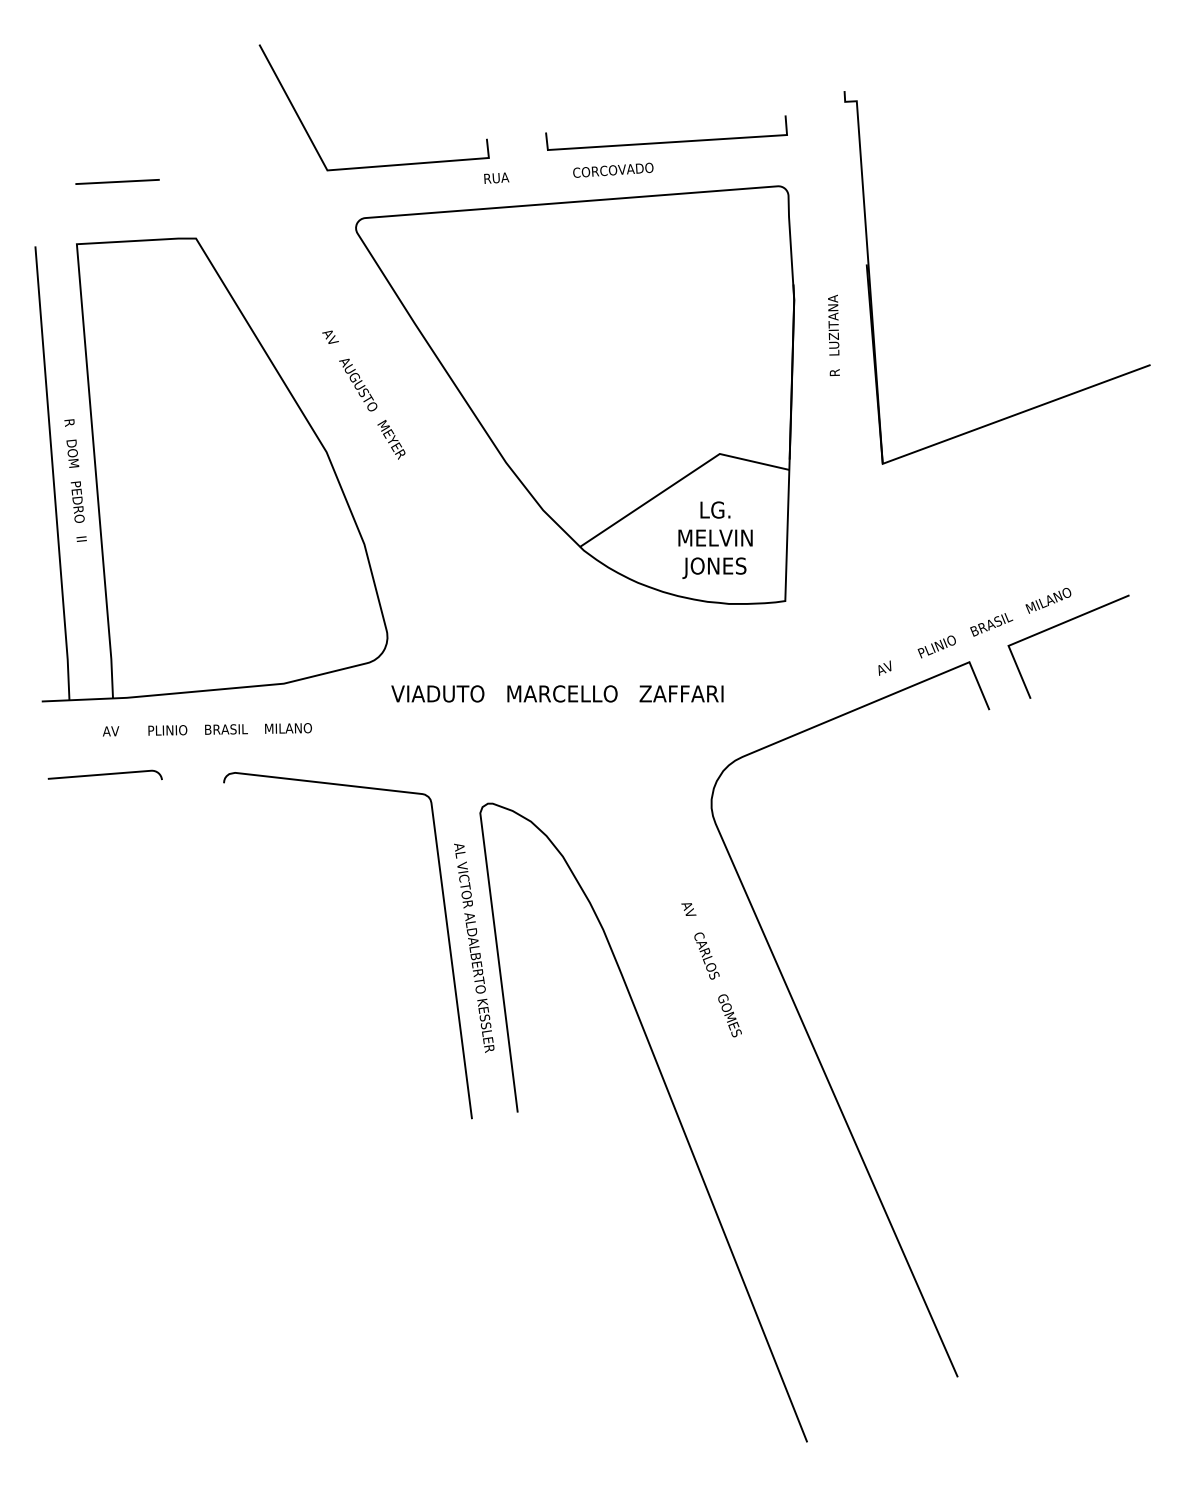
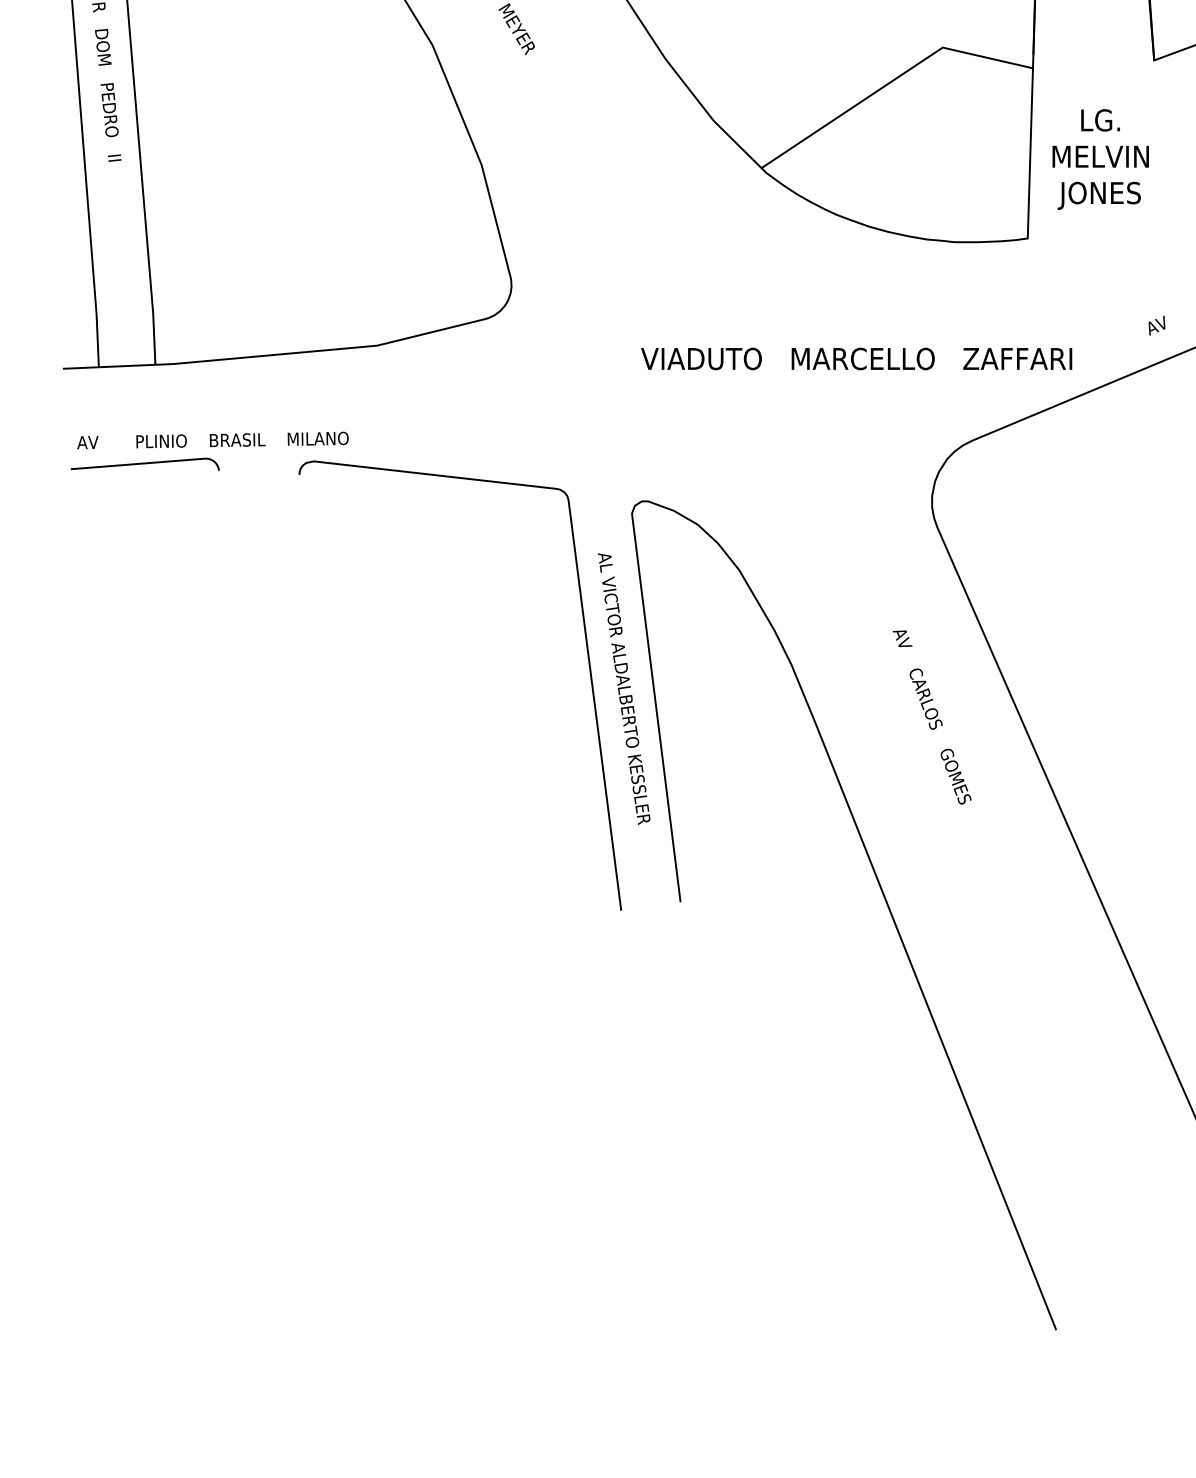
text: (715, 539) -> (1100, 158), moved
text: (557, 693) -> (856, 358), moved
text: (207, 729) -> (213, 440), moved

